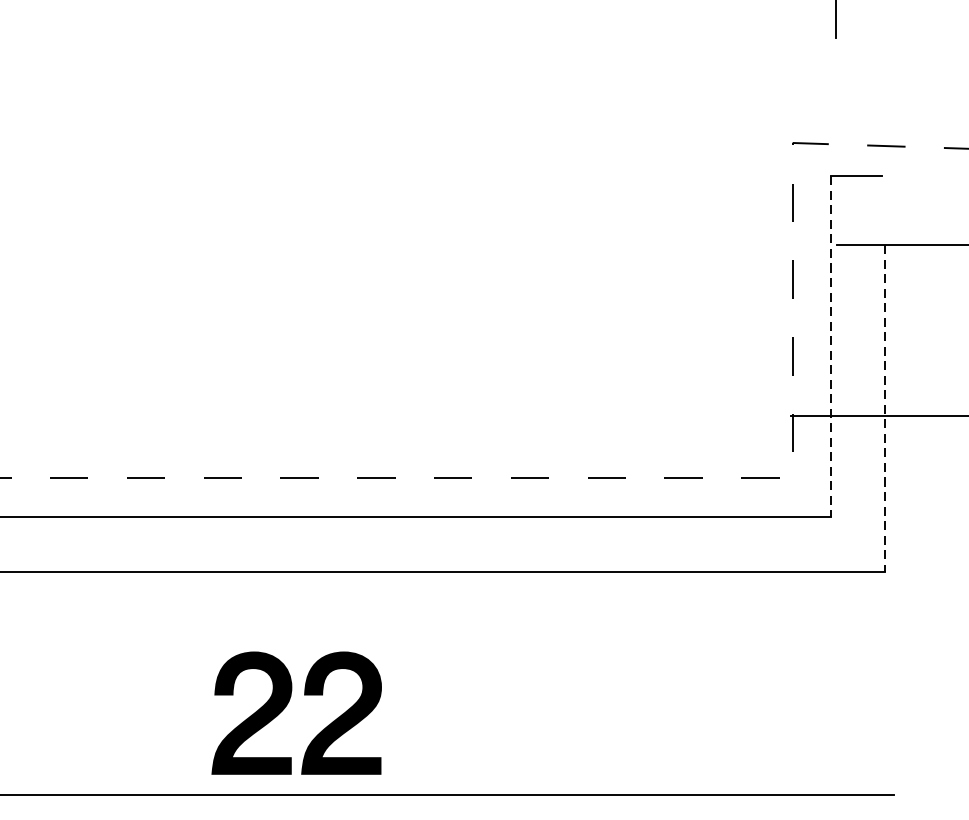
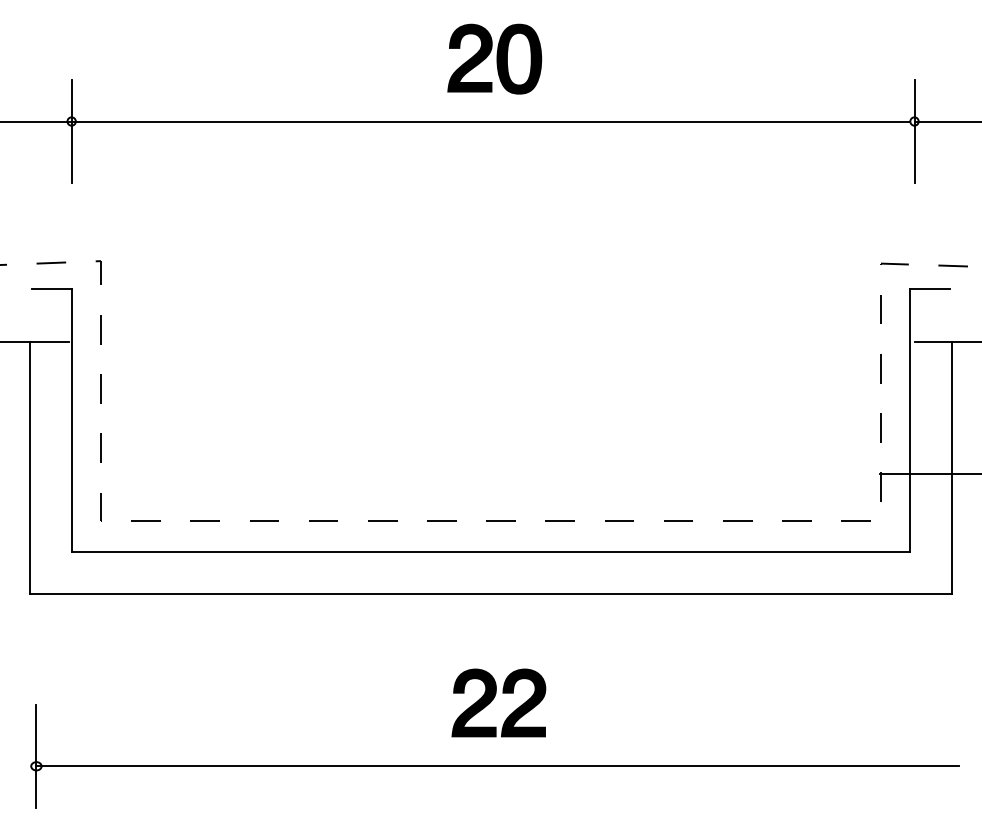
line: (830, 347) -> (910, 421), dashed -> solid
line: (885, 408) -> (952, 468), dashed -> solid
part: (296, 712) -> (498, 702), size x0.71

